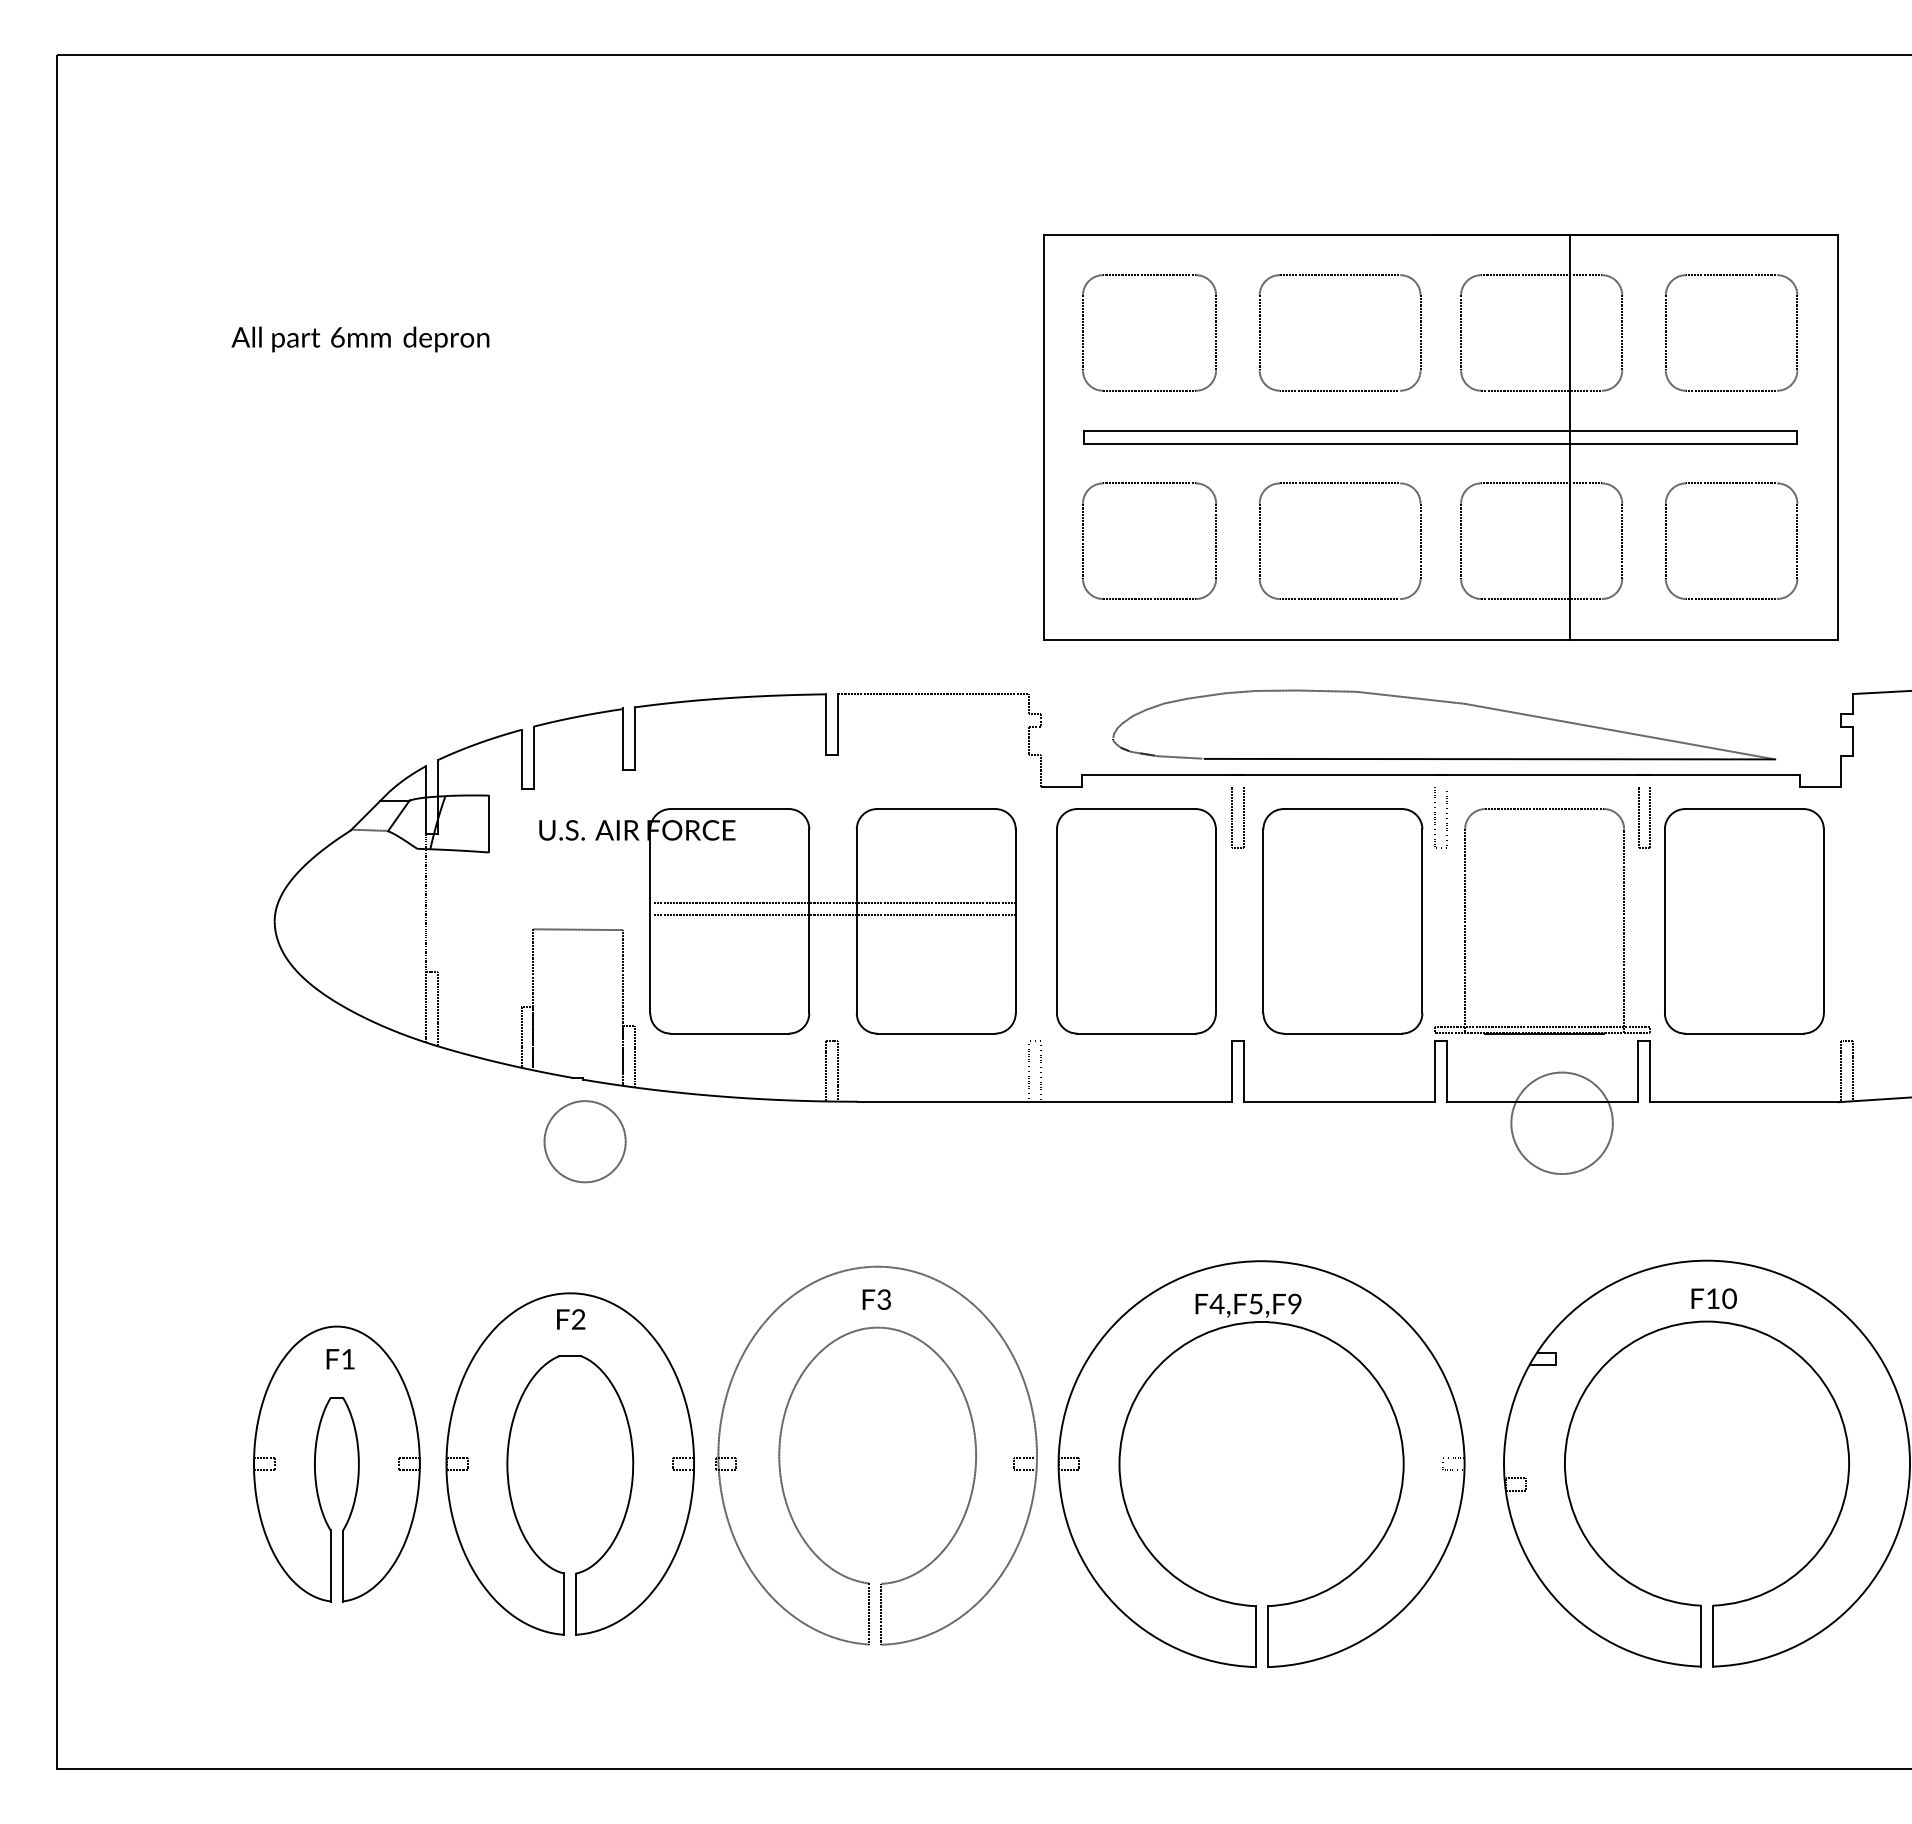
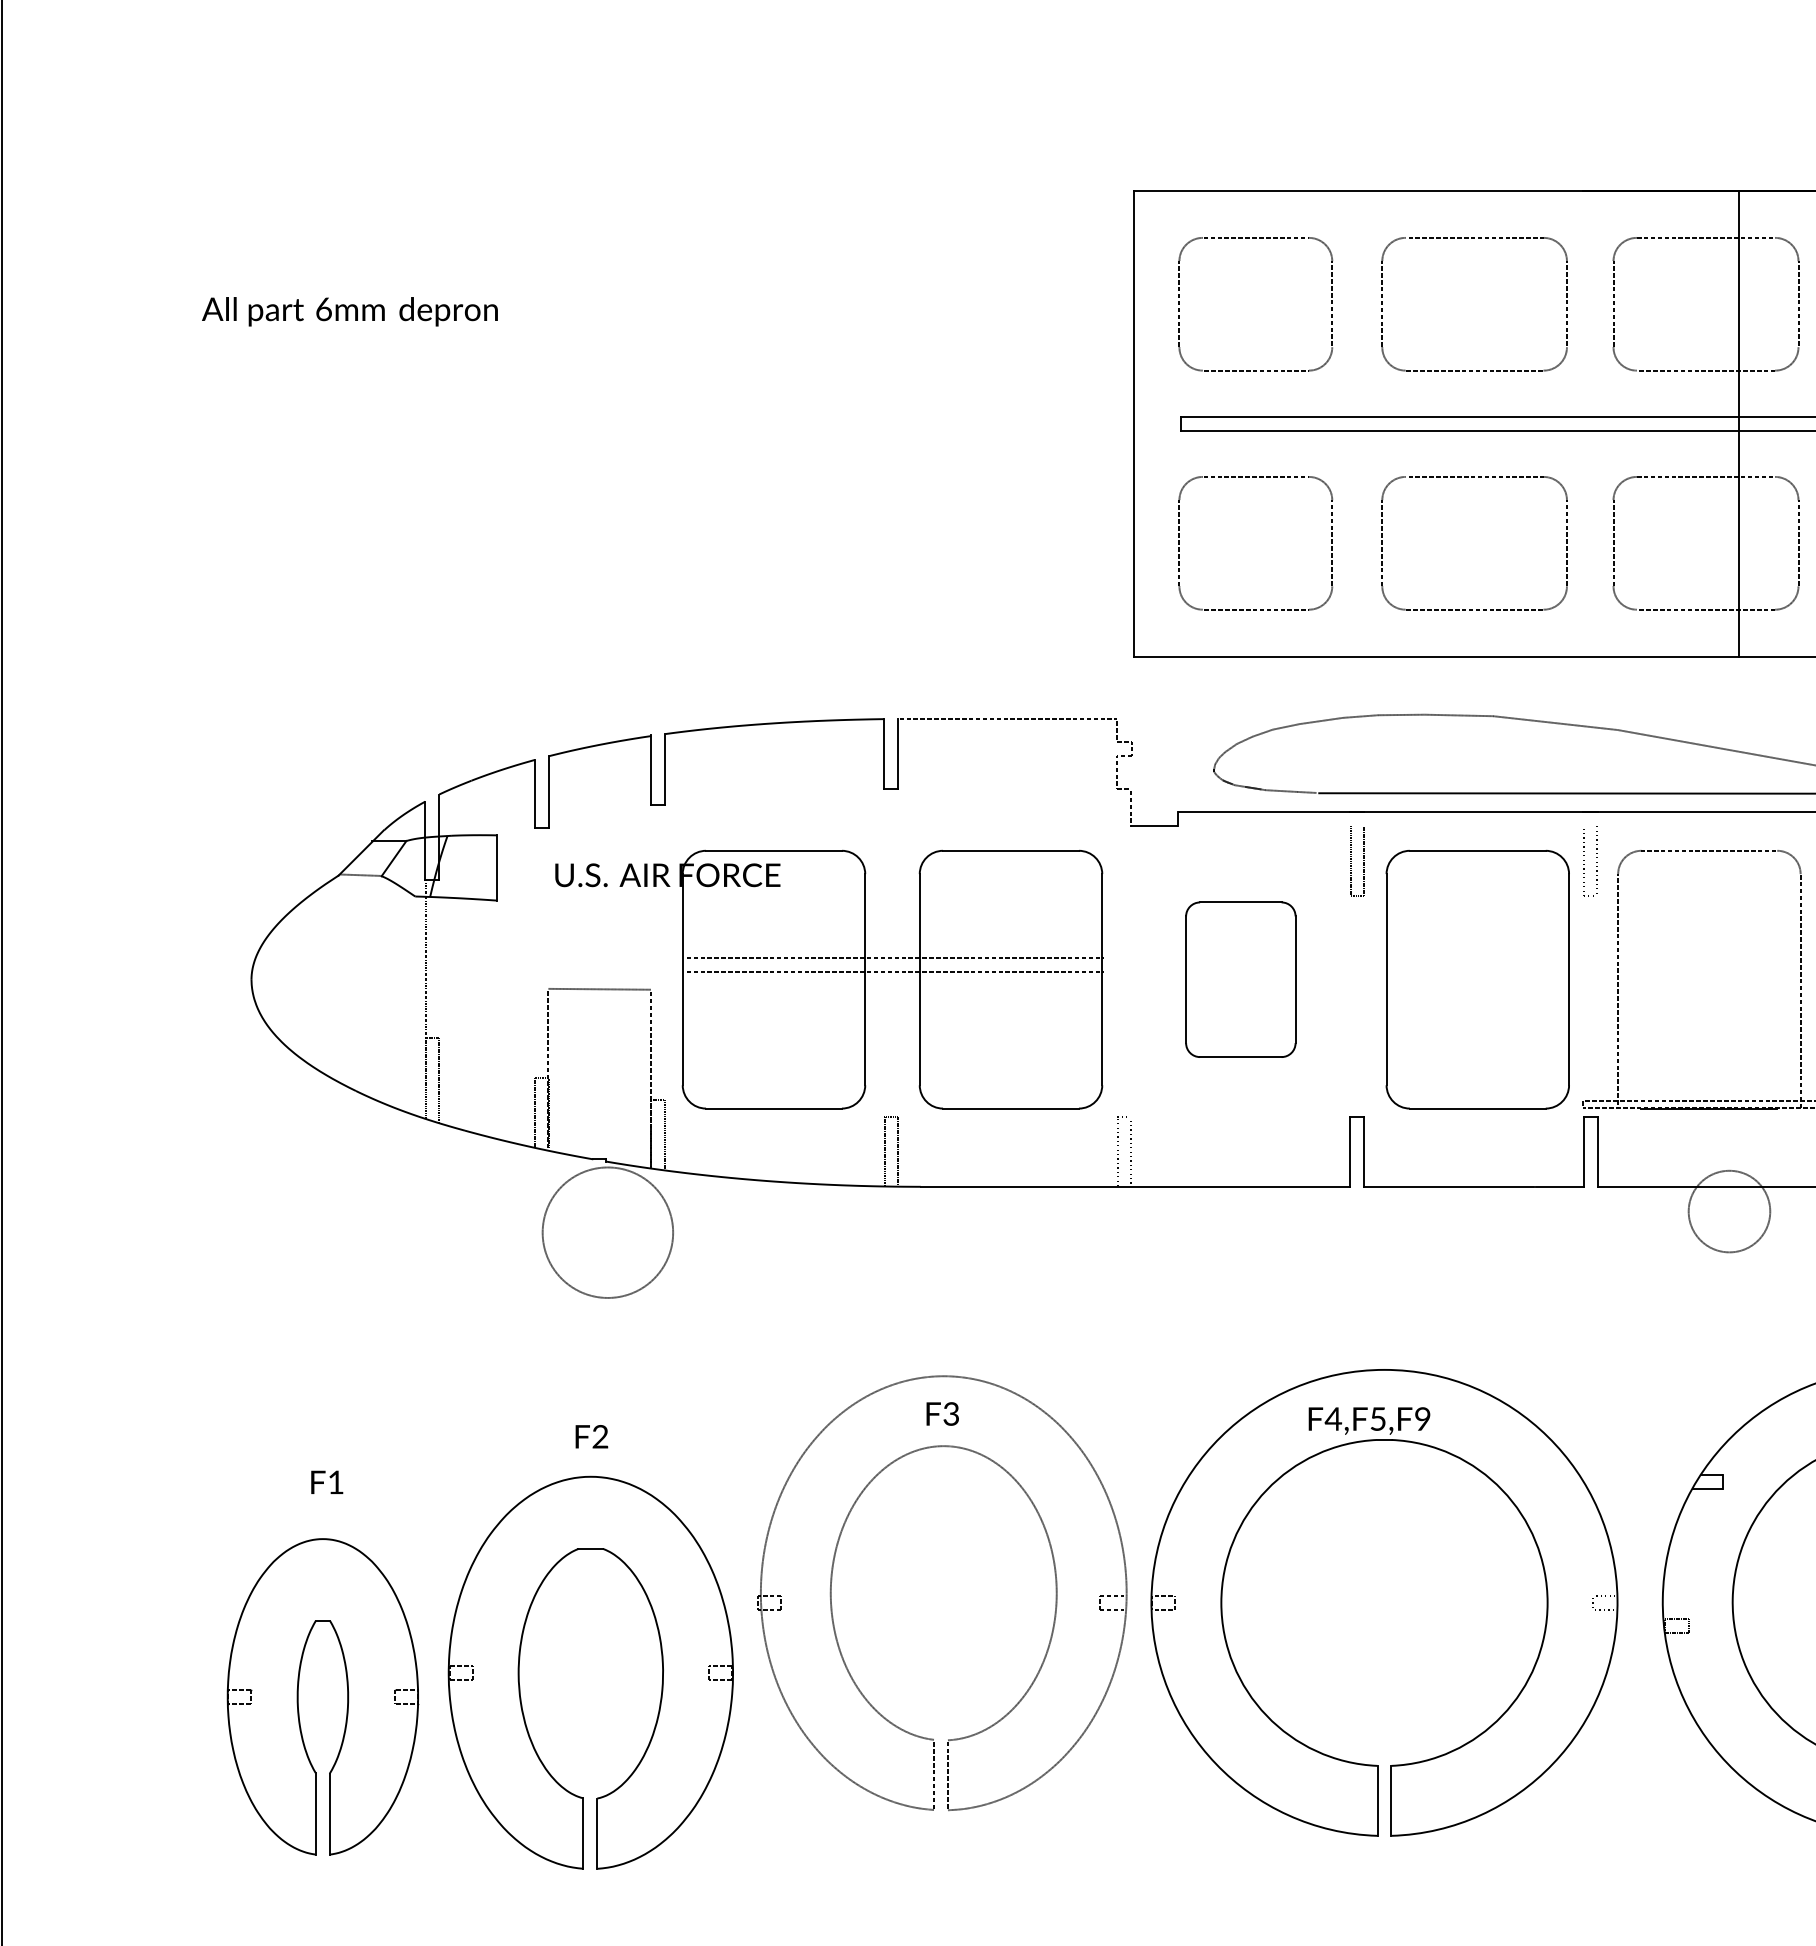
part: (1136, 921) -> (1240, 979), size x0.6
circle: (1561, 1123) -> (1728, 1211), size x0.7
circle: (584, 1141) -> (607, 1232), size x1.4
part: (315, 1463) -> (298, 1696), moved
part: (508, 1463) -> (519, 1672), moved

